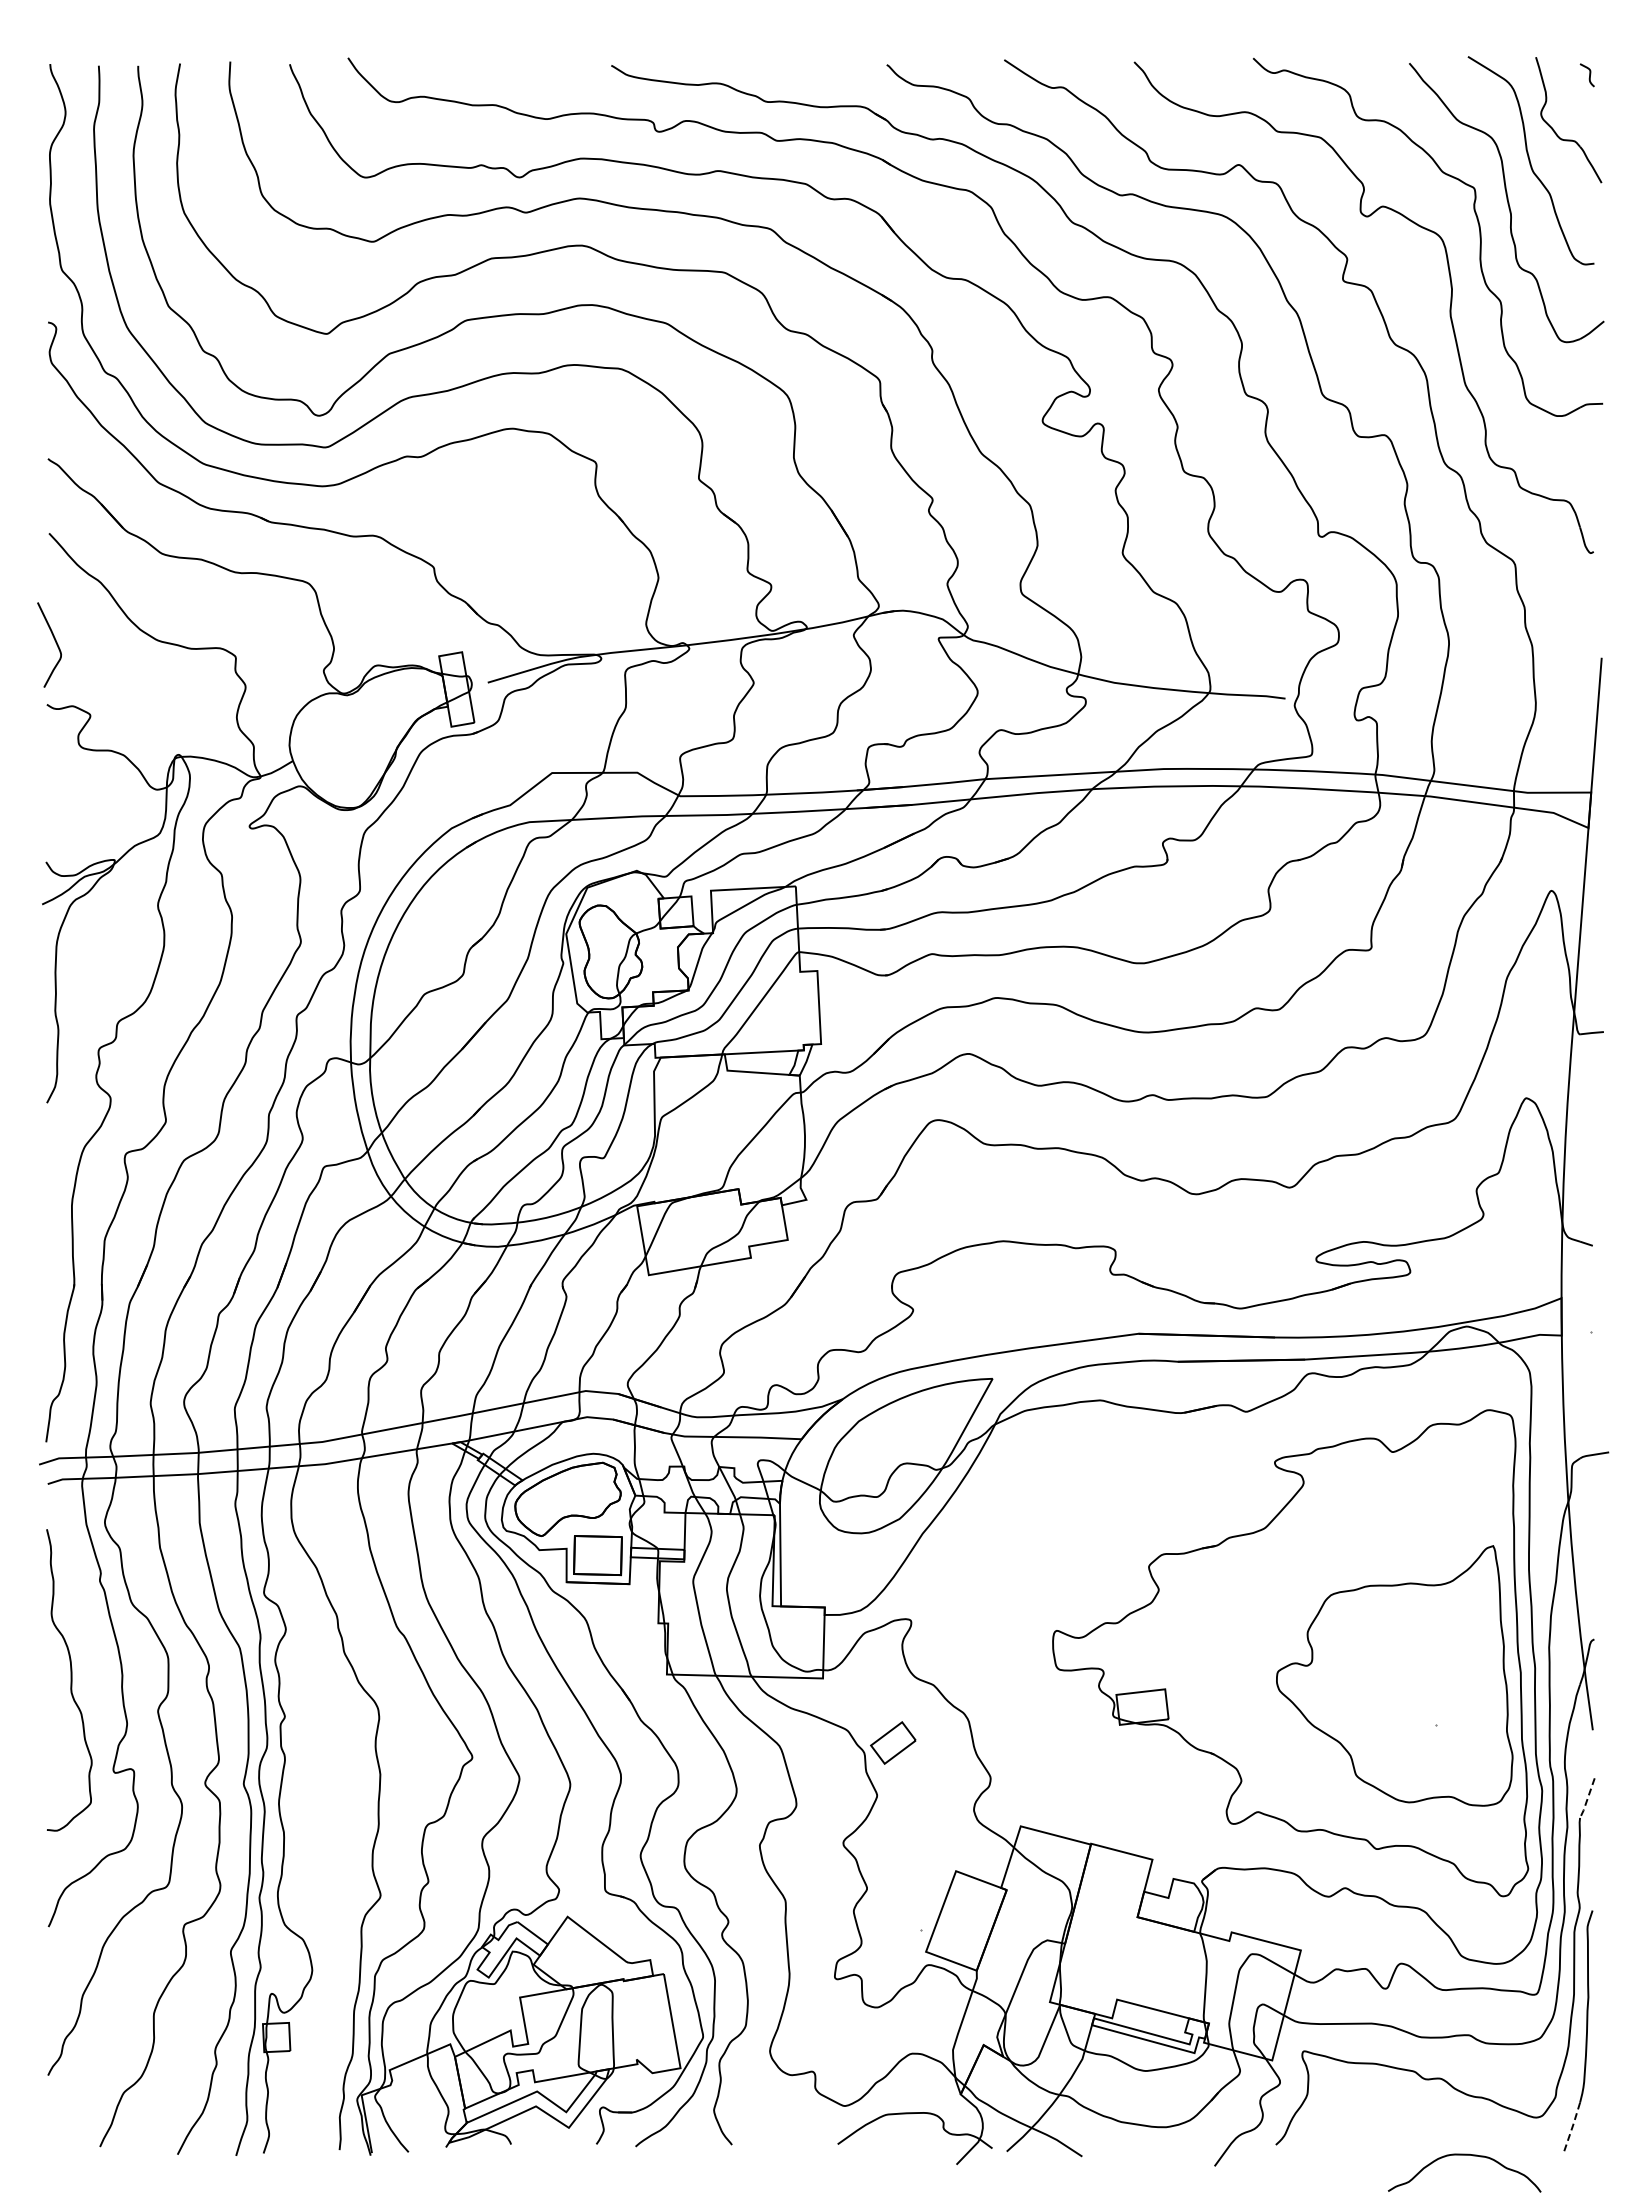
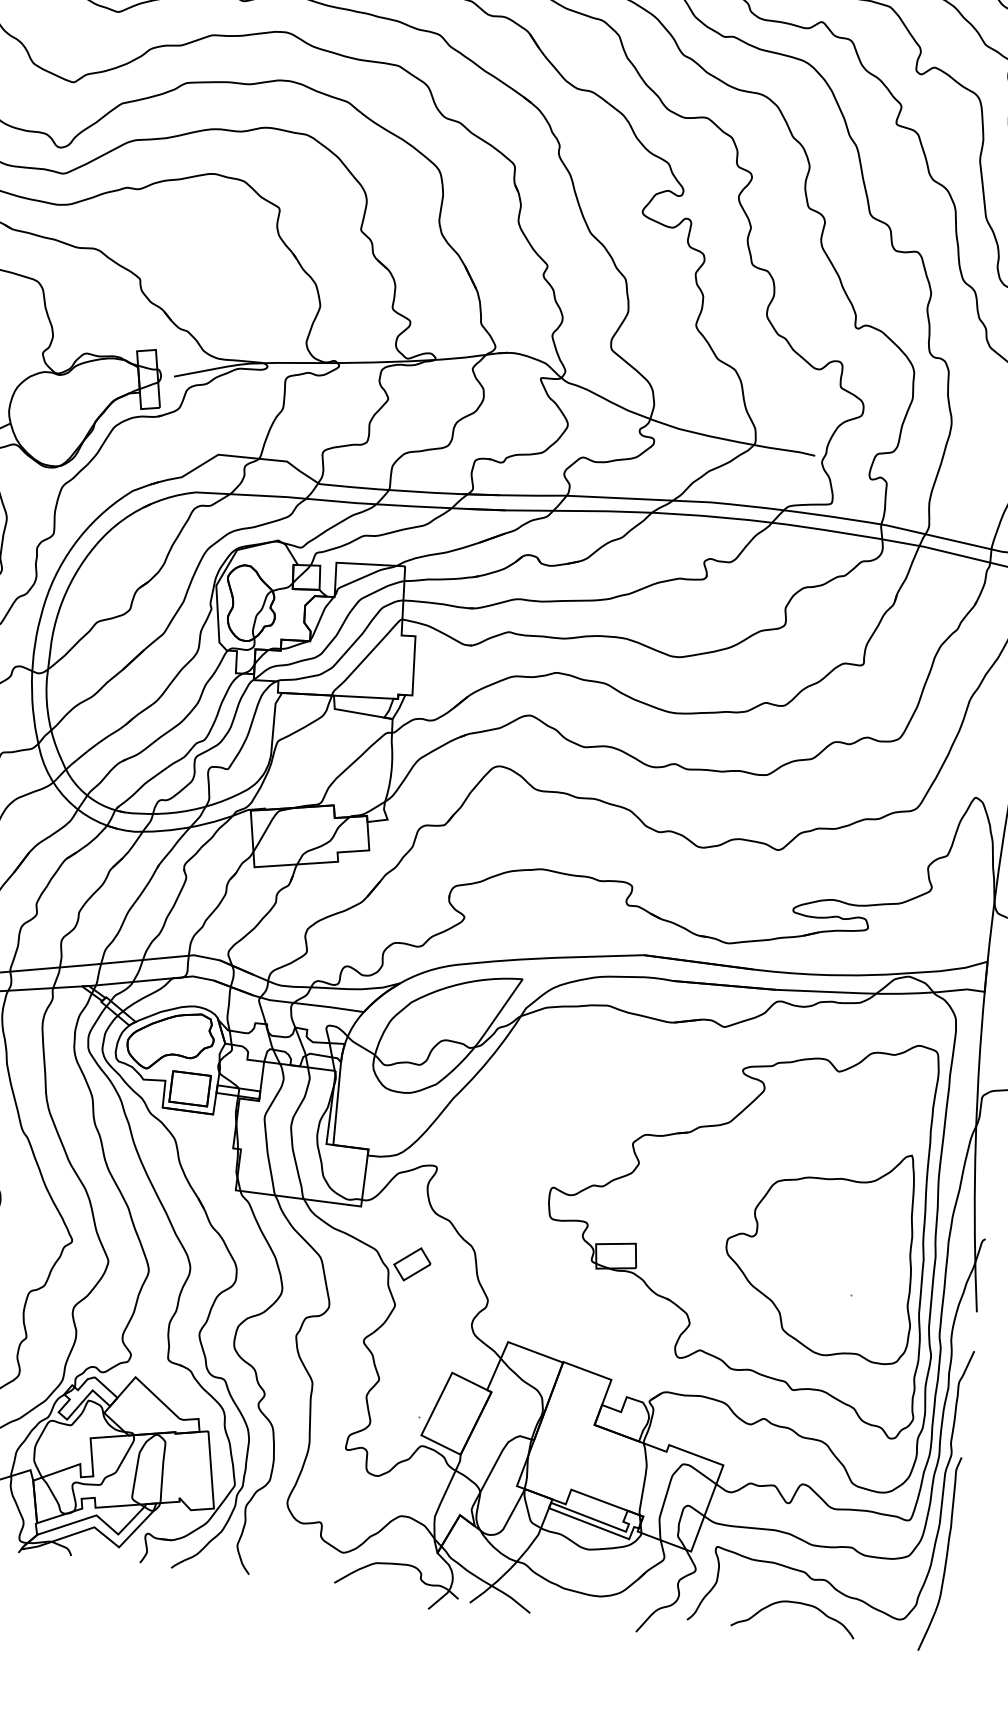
line: (1587, 1799) -> (966, 1367), dashed -> solid
line: (1572, 2127) -> (927, 1630), dashed -> solid
curve: (1464, 2155) -> (795, 1603), moved

